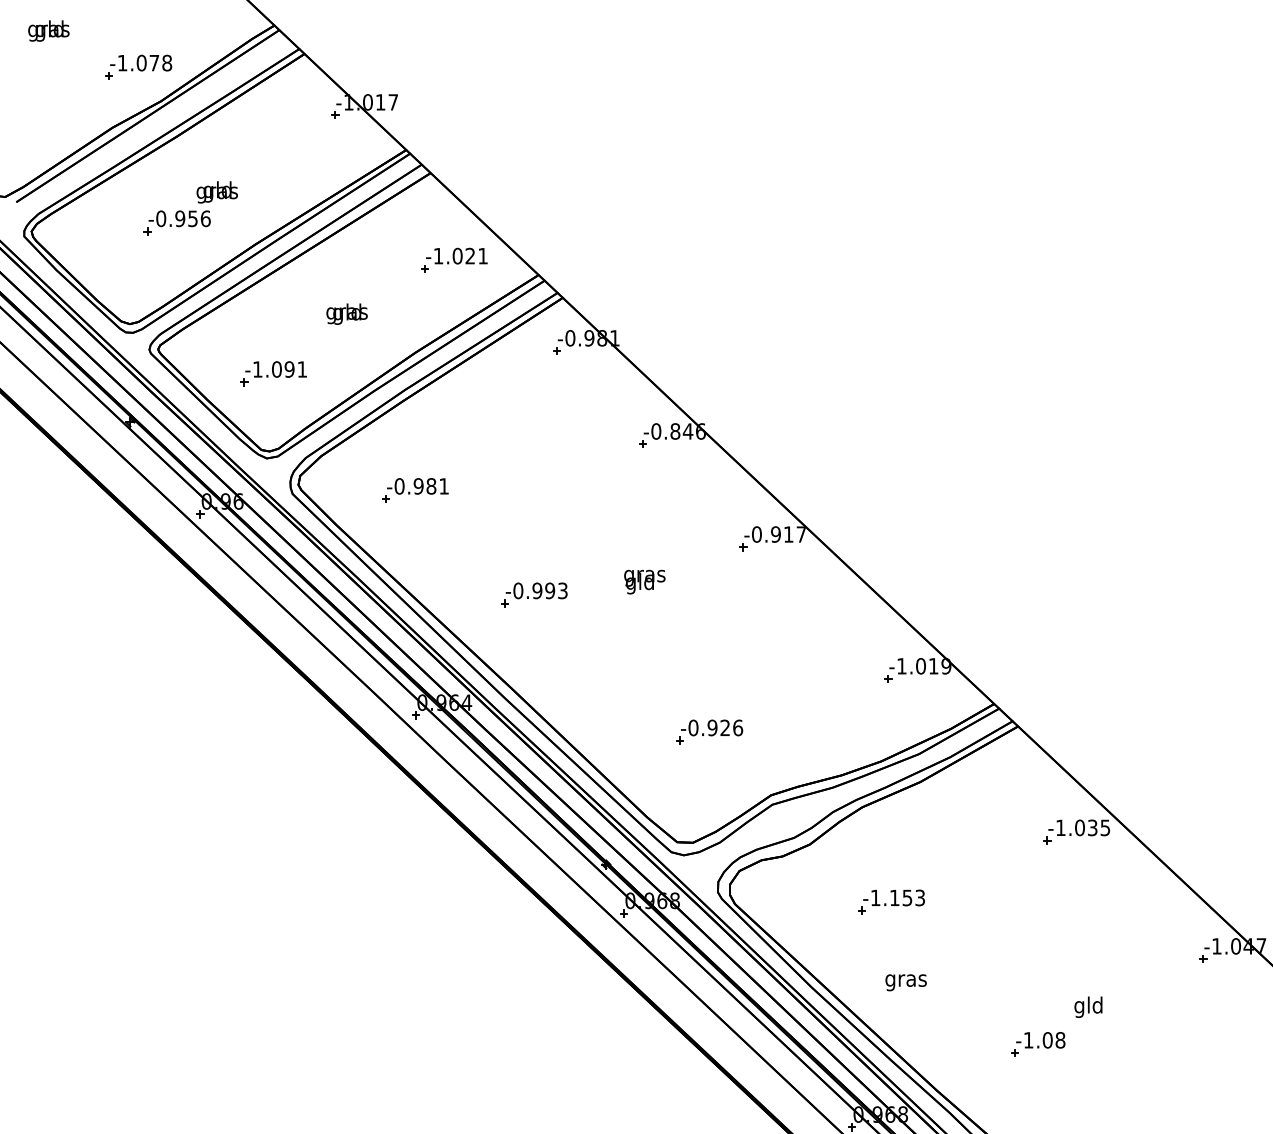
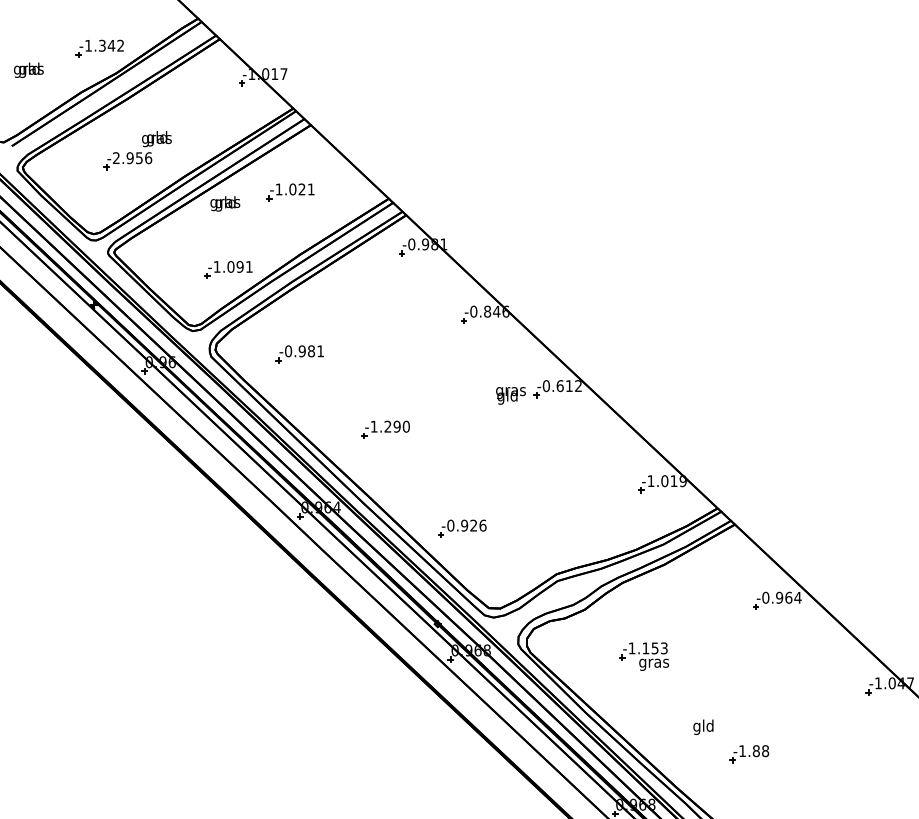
text: (48, 30) -> (28, 69), moved
text: (154, 62) -> (111, 45), -1.078 -> -1.342
text: (161, 218) -> (116, 157), -0.956 -> -2.956
part: (454, 259) -> (290, 191), moved
text: (346, 313) -> (224, 203), moved
part: (273, 373) -> (228, 269), moved
text: (788, 534) -> (569, 386), -0.917 -> -0.612
text: (644, 581) -> (510, 395), moved
text: (540, 590) -> (390, 426), -0.993 -> -1.290
part: (709, 731) -> (462, 528), moved
text: (1083, 827) -> (782, 597), -1.035 -> -0.964
text: (905, 982) -> (653, 664), moved
text: (1088, 1006) -> (703, 726), moved
text: (1047, 1040) -> (756, 751), -1.08 -> -1.88

